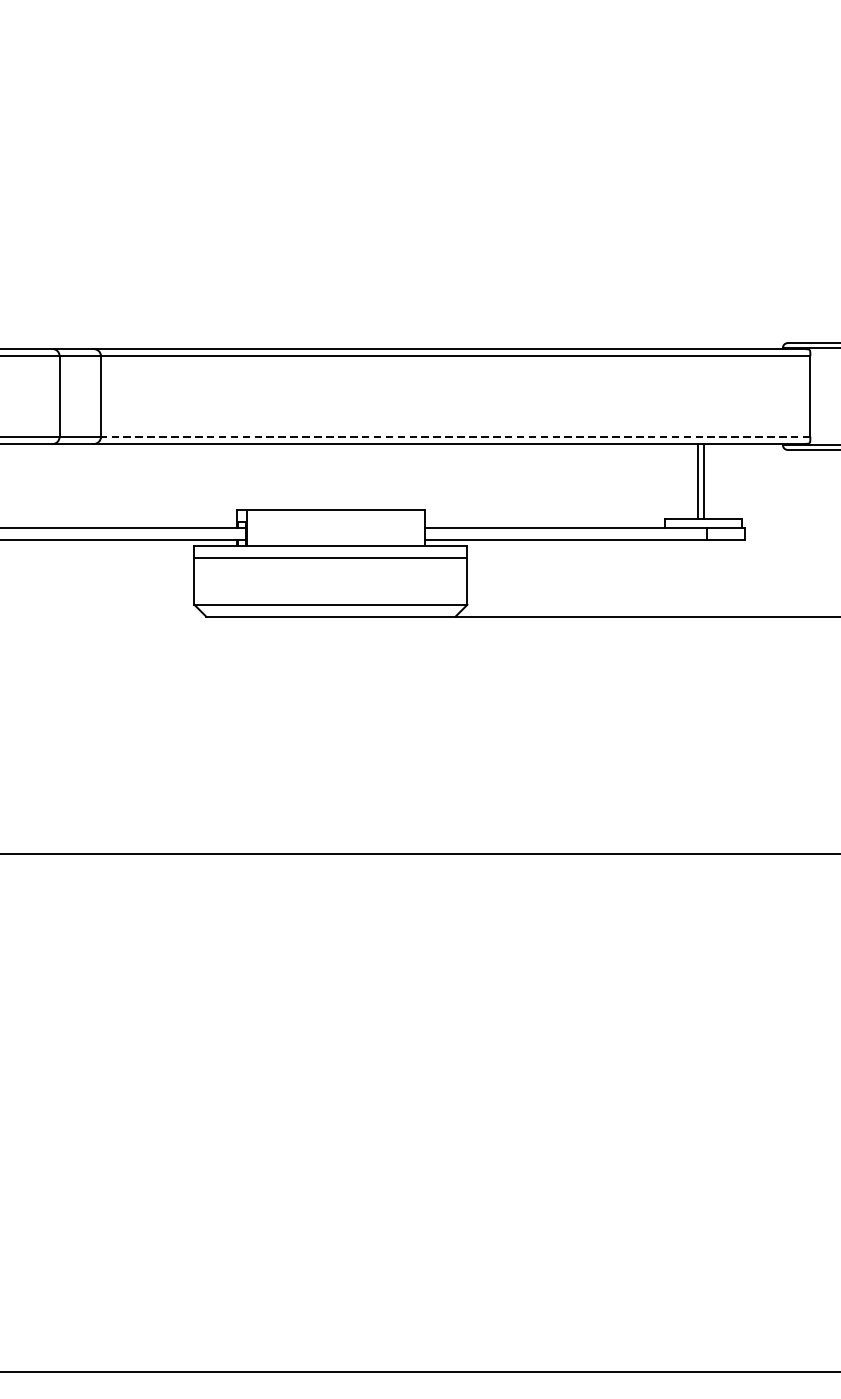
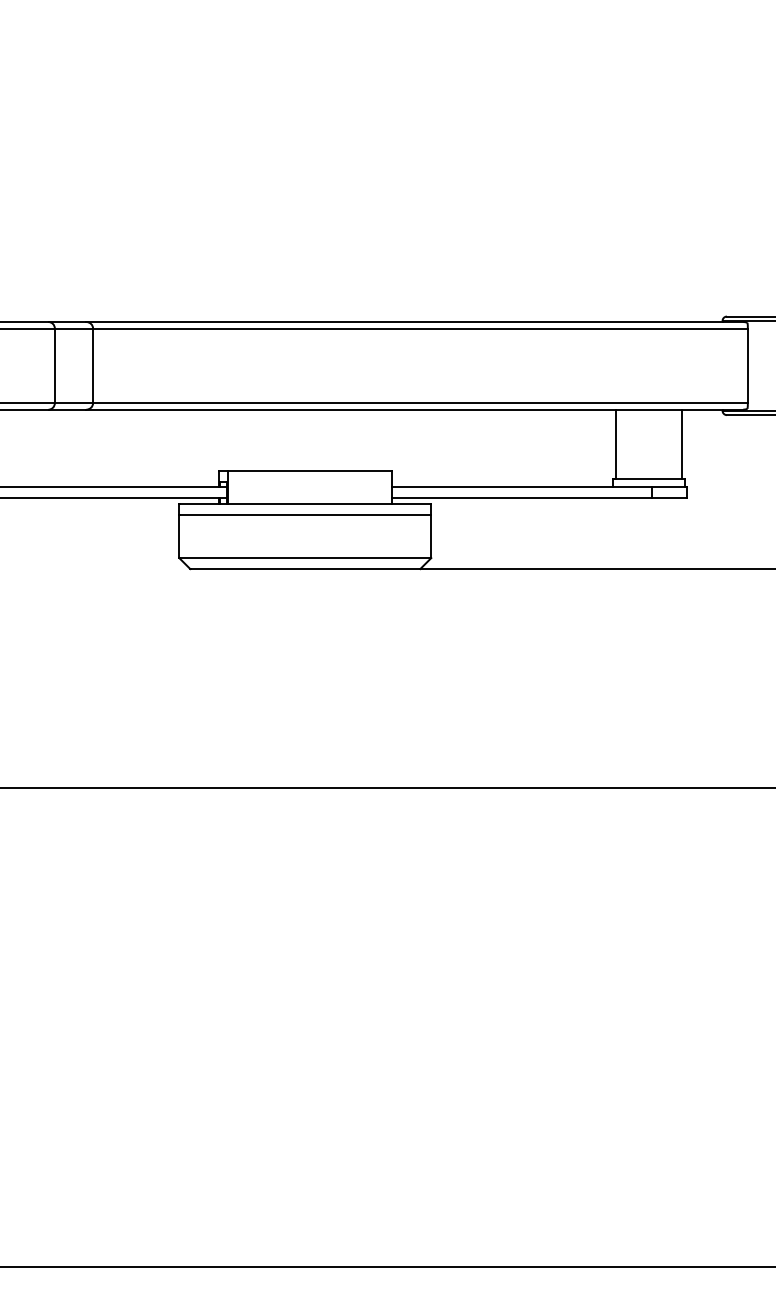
line: (454, 437) -> (419, 403), dashed -> solid
line: (698, 480) -> (616, 443), moved
line: (703, 480) -> (681, 443), moved

